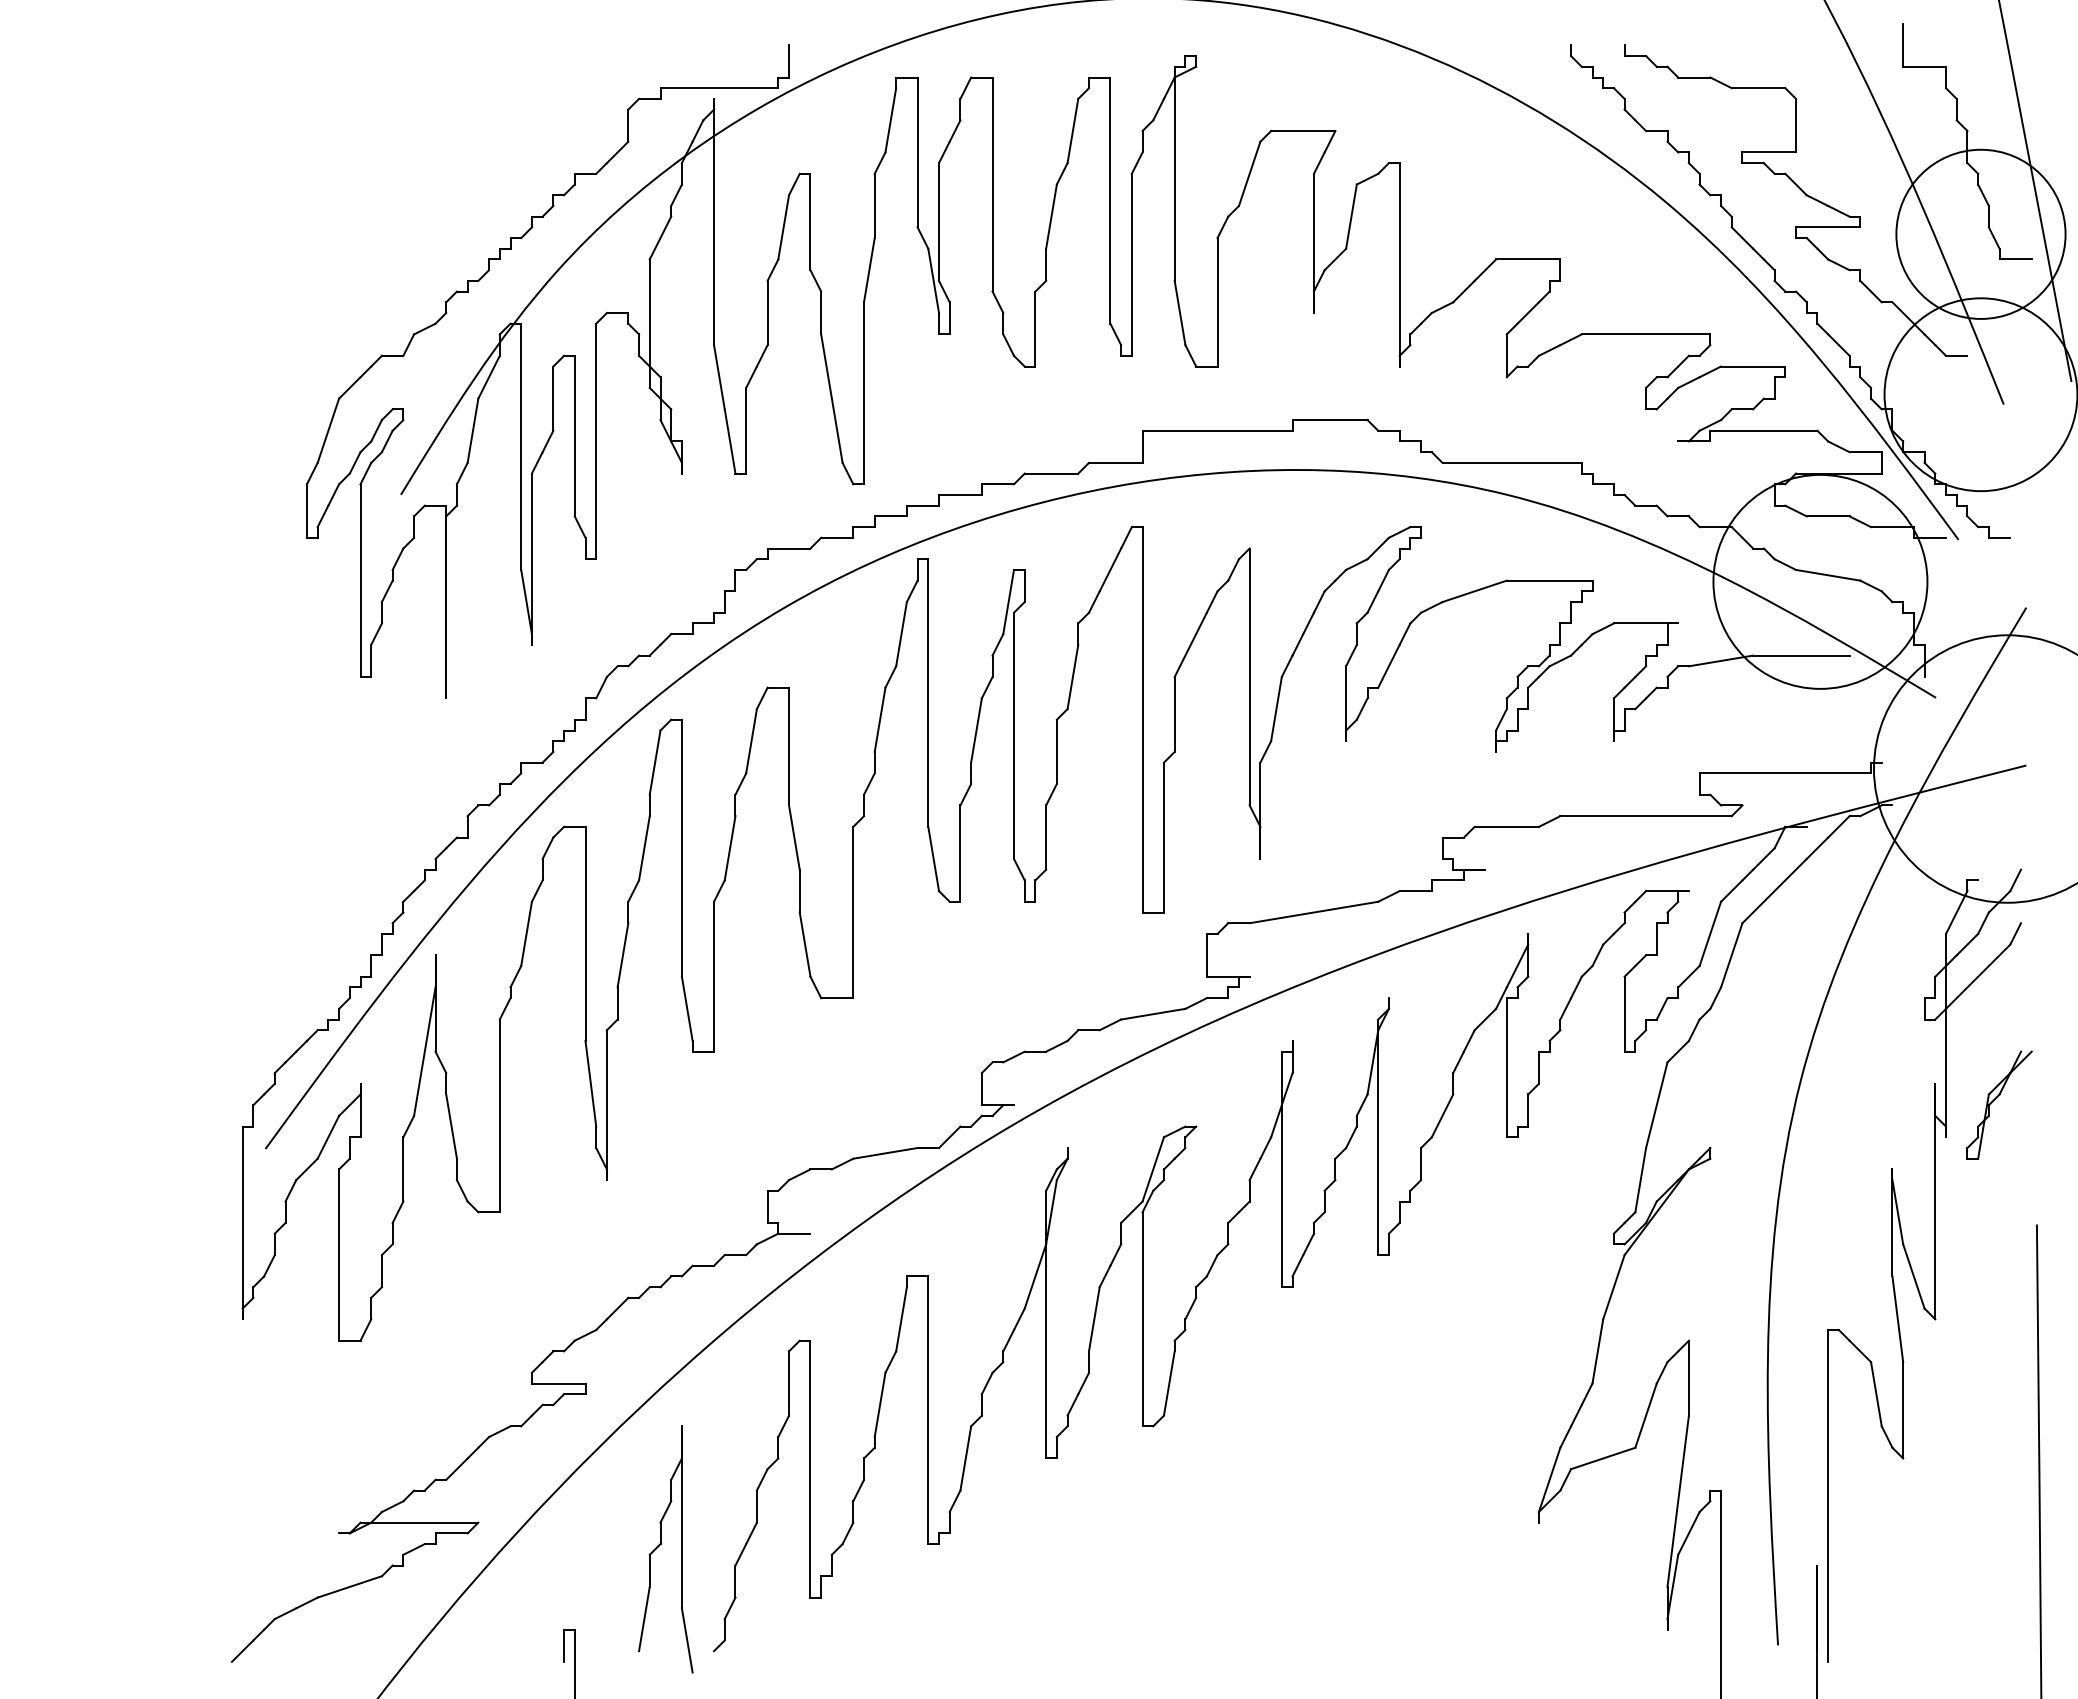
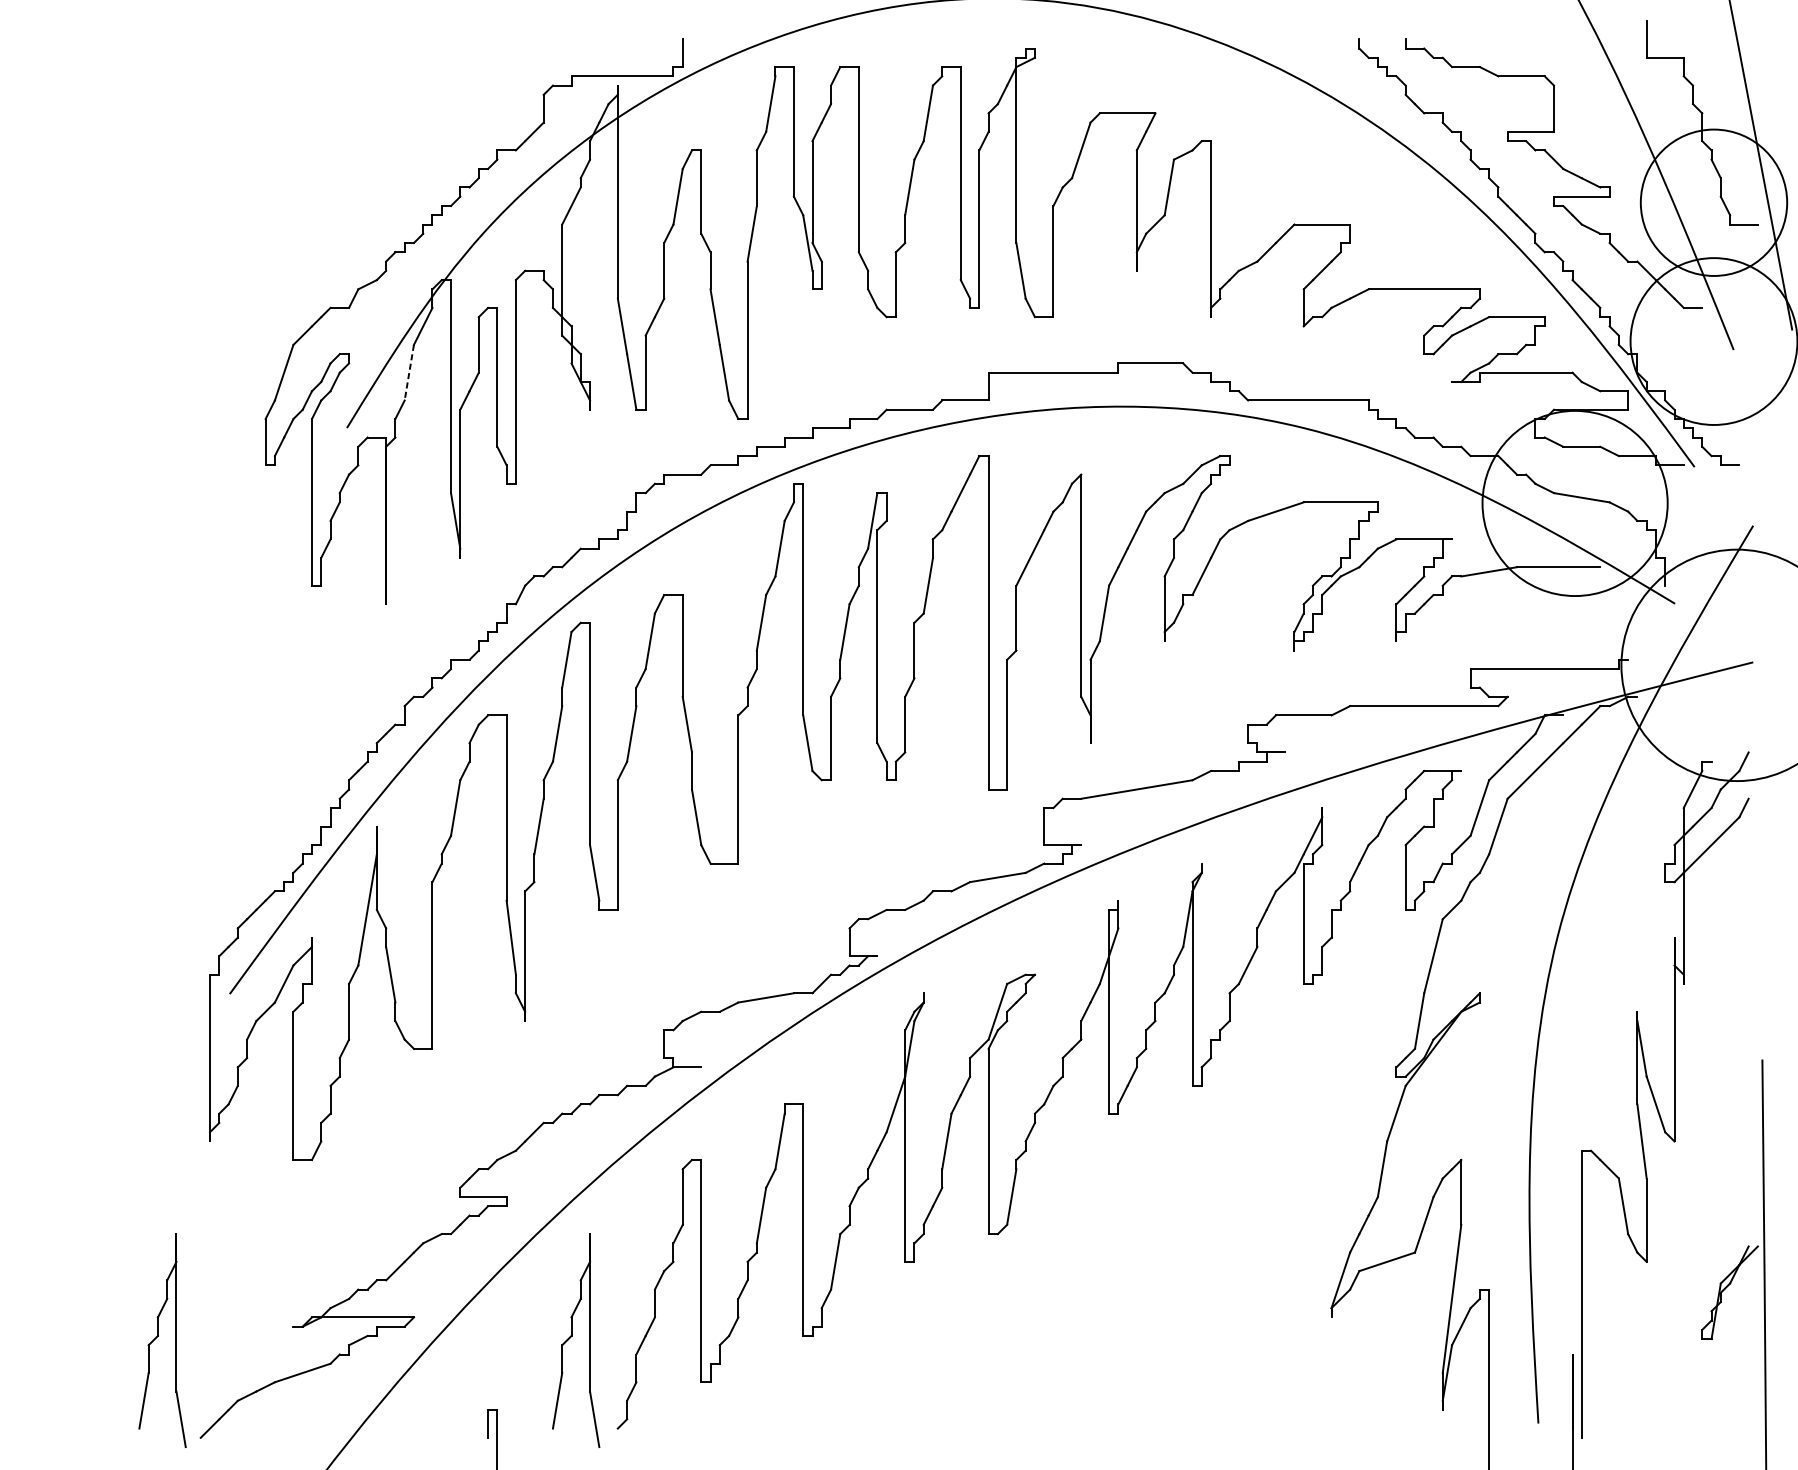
line: (473, 430) -> (409, 372), solid -> dashed
part: (1995, 1099) -> (1726, 1287), moved
part: (183, 1544) -> (158, 1336), added

